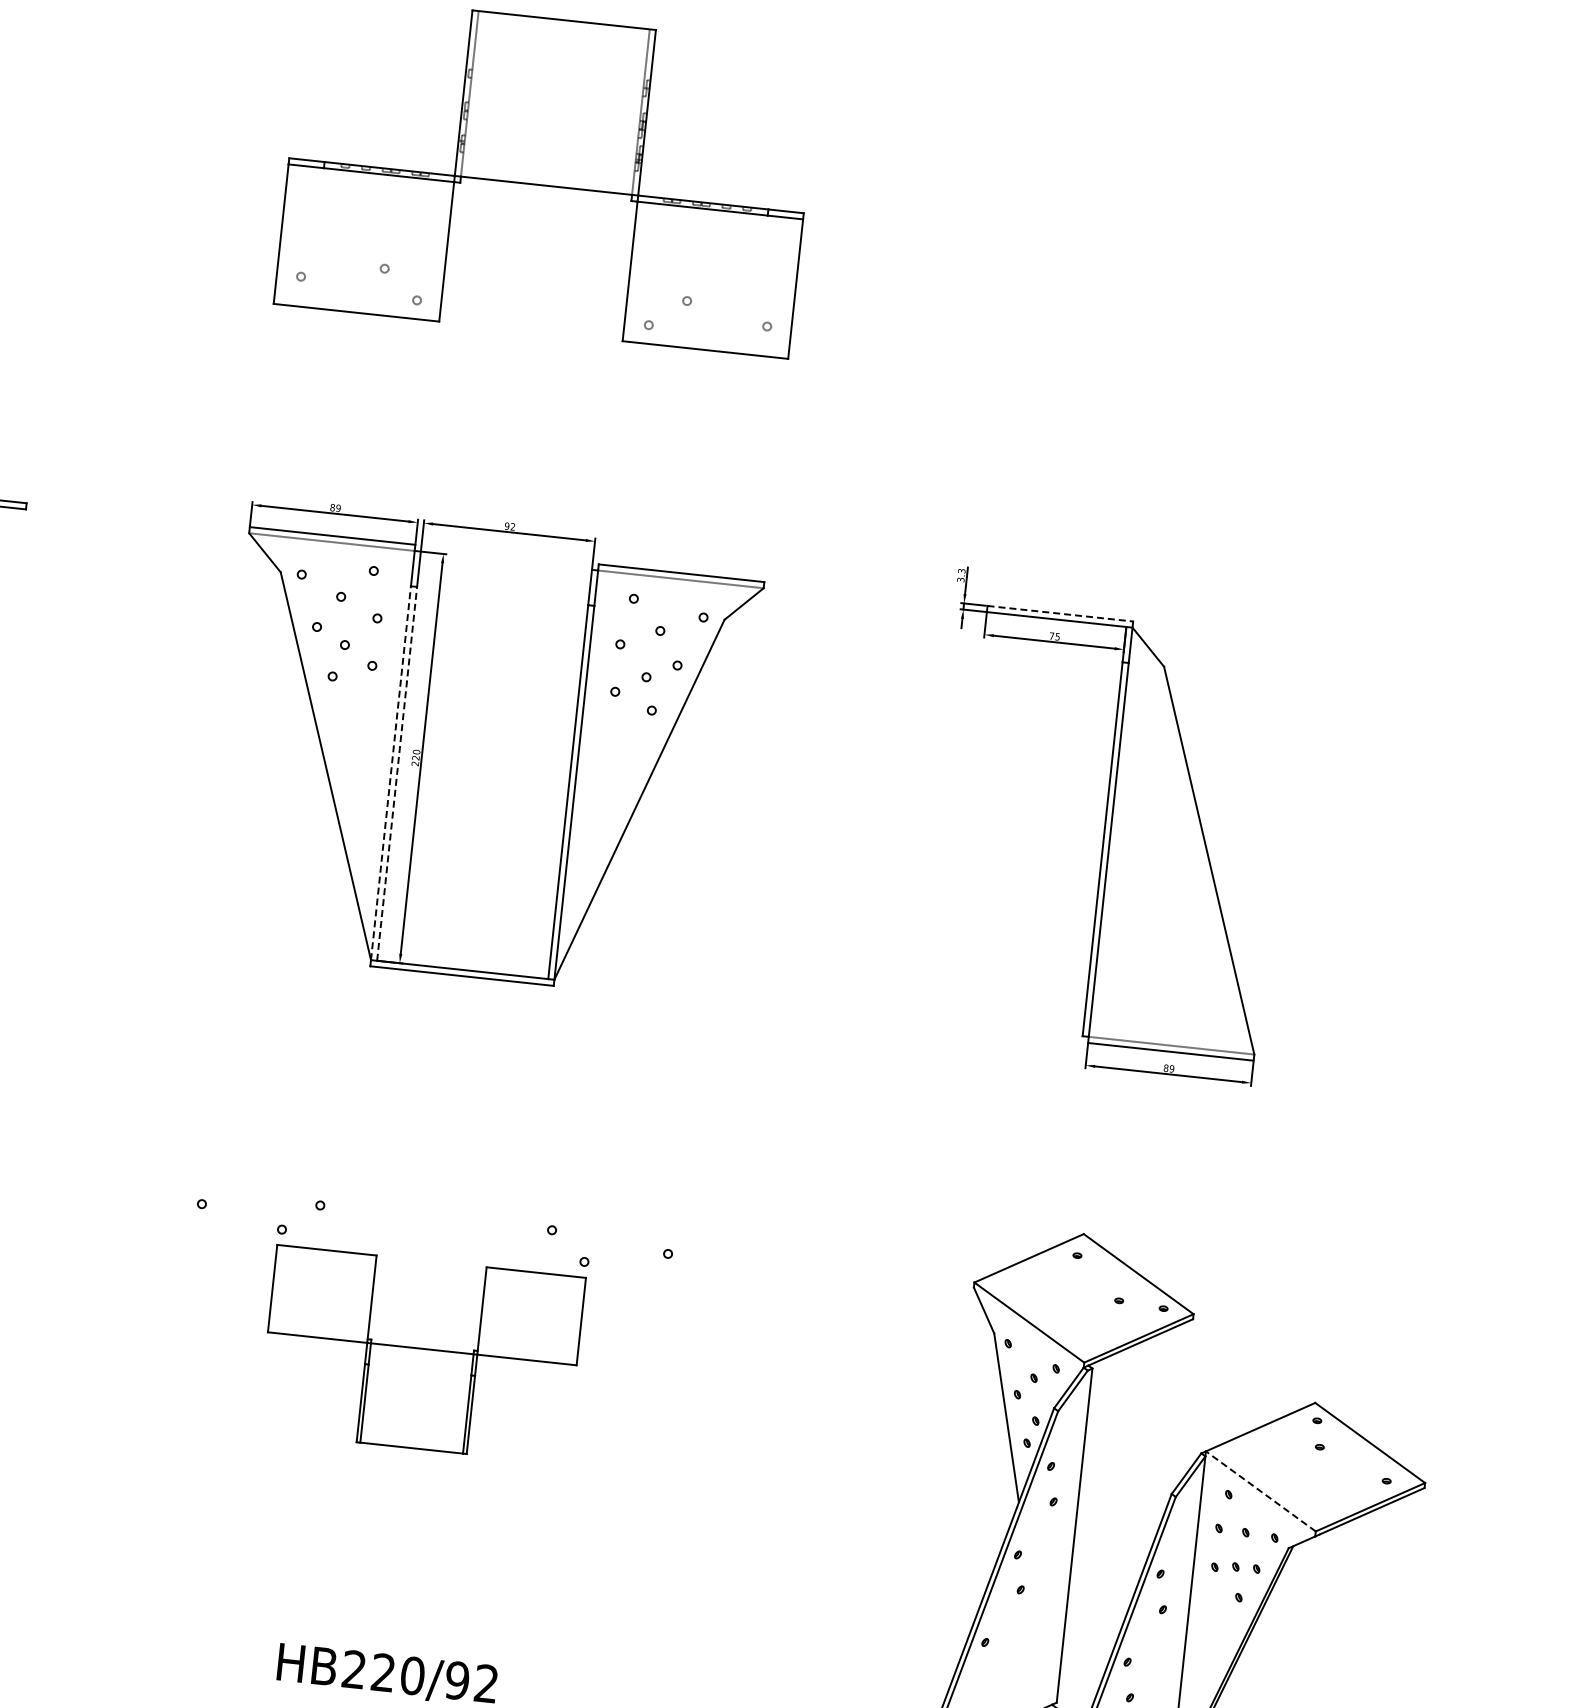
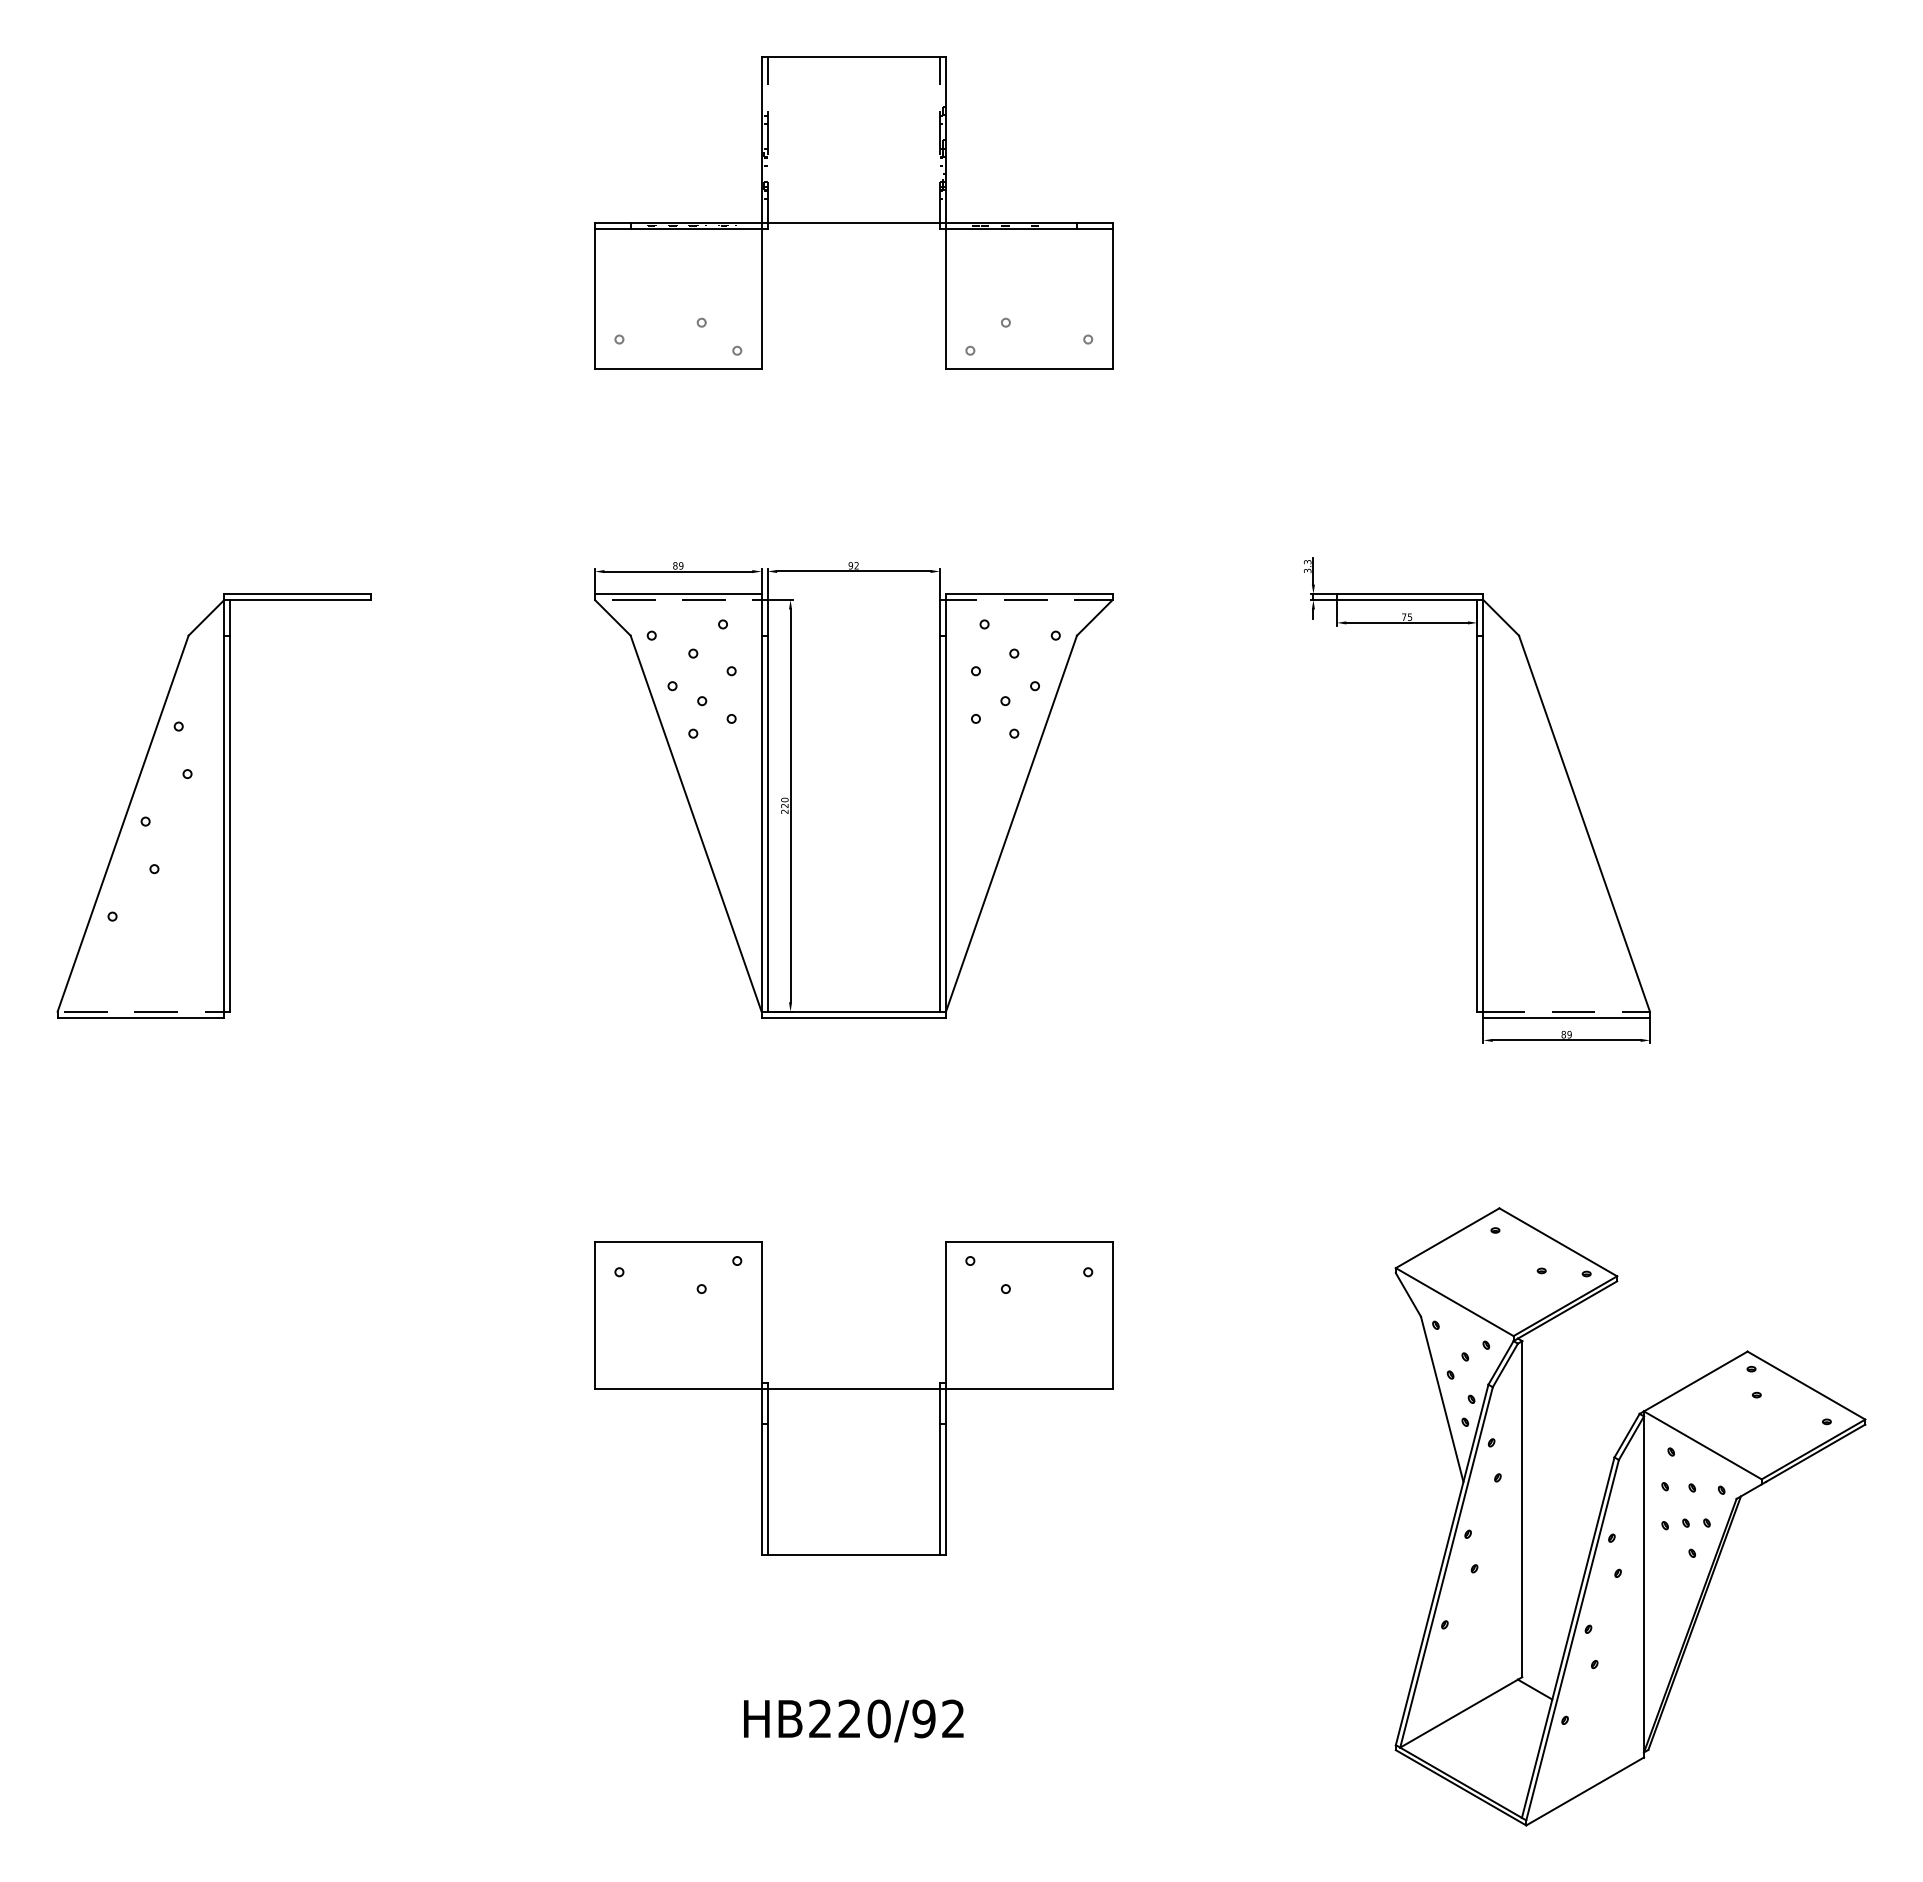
line: (1060, 613) -> (1410, 593), dashed -> solid
line: (390, 773) -> (761, 823), dashed -> solid
line: (396, 773) -> (767, 823), dashed -> solid
part: (421, 1354) -> (853, 1398), size x1.67
line: (1260, 1491) -> (1702, 1445), dashed -> solid

